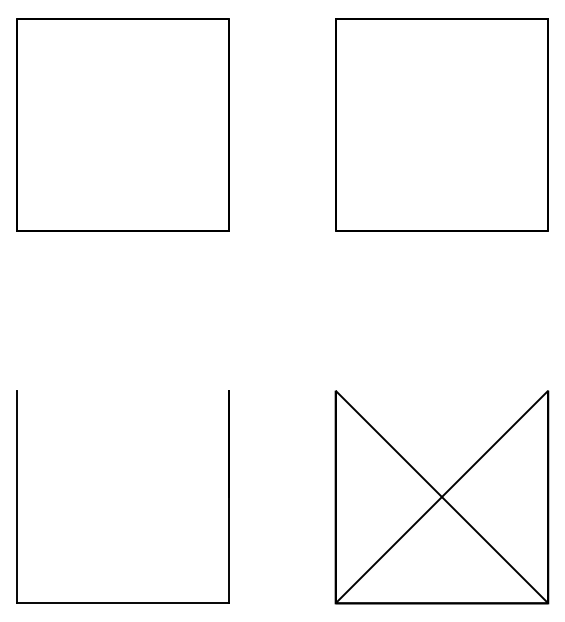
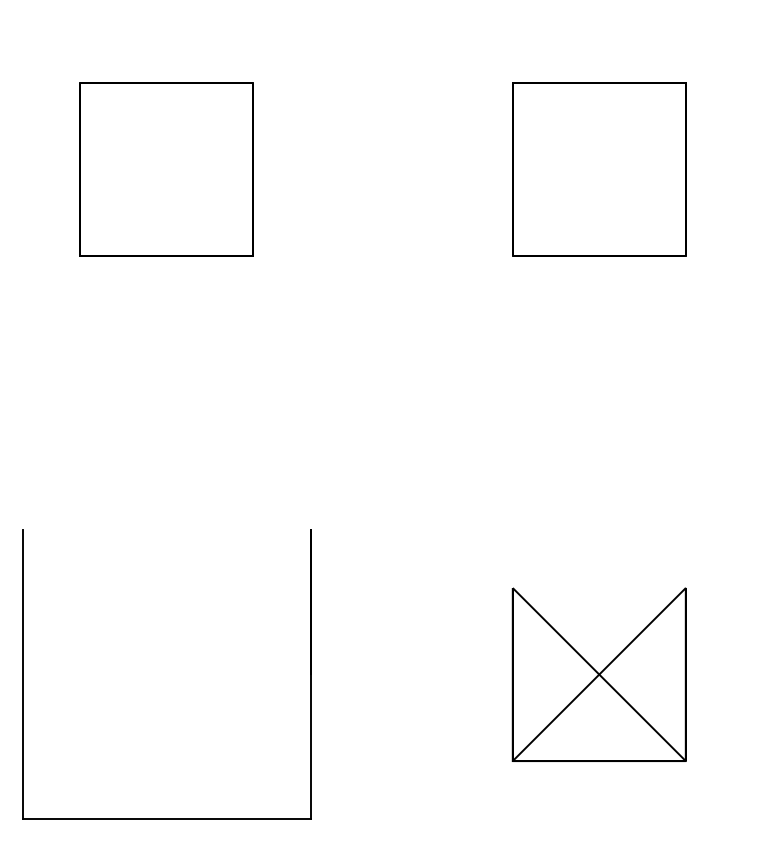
part: (122, 124) -> (165, 169), size x0.6
part: (441, 124) -> (598, 169), size x0.6
part: (441, 497) -> (598, 674), size x0.6

